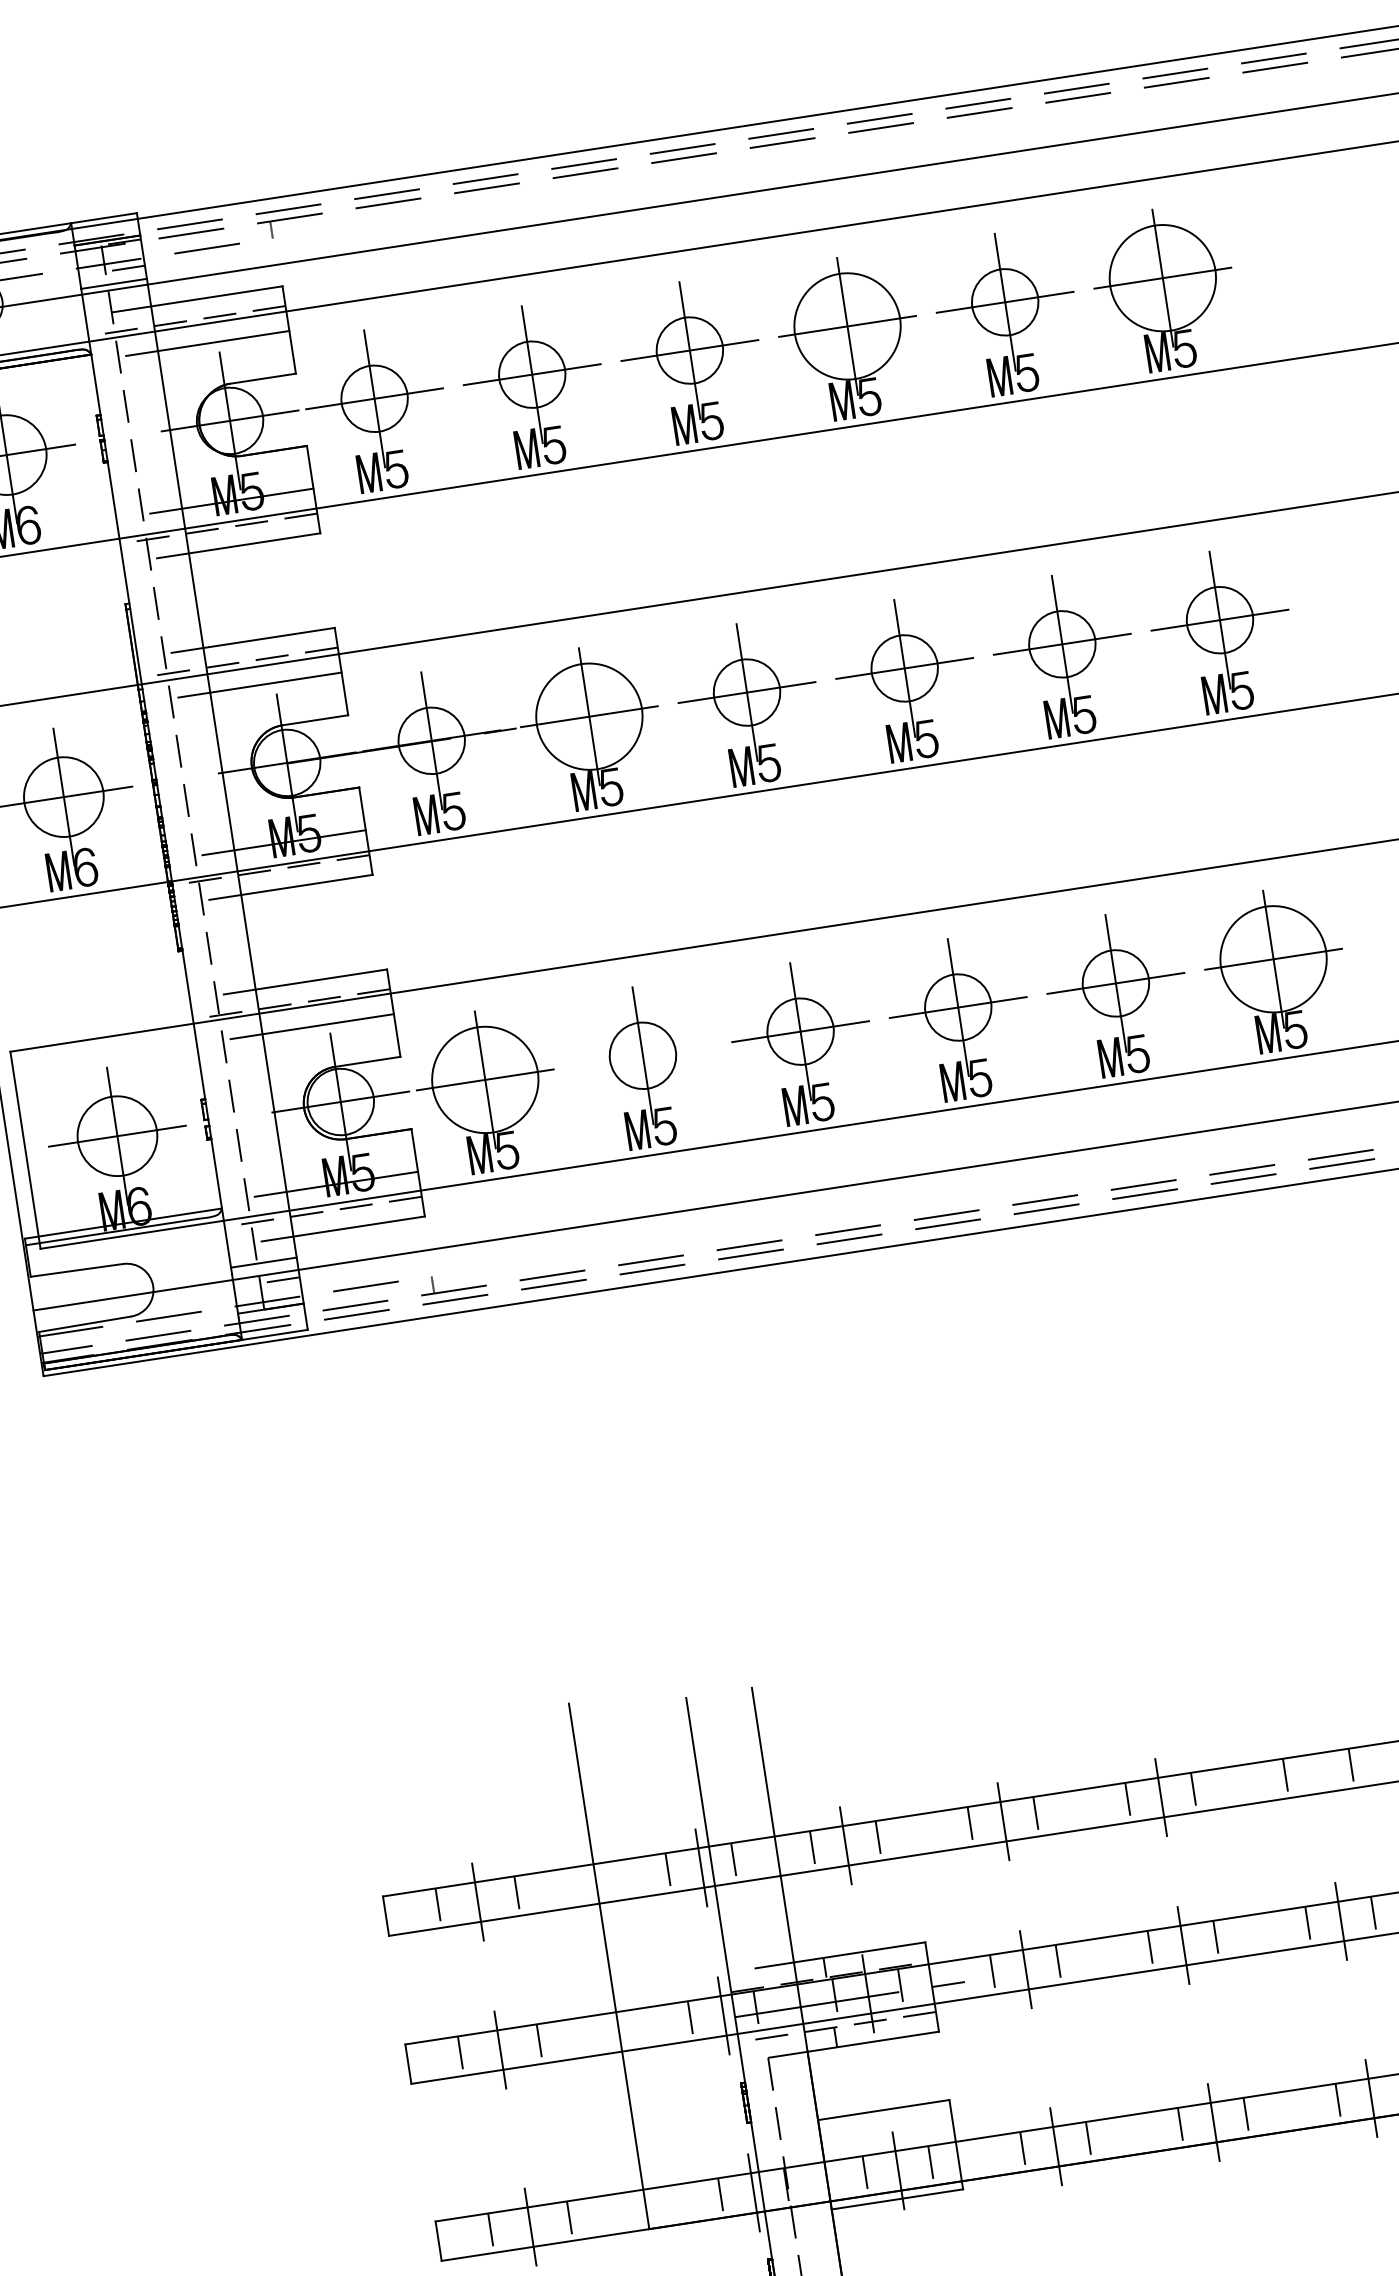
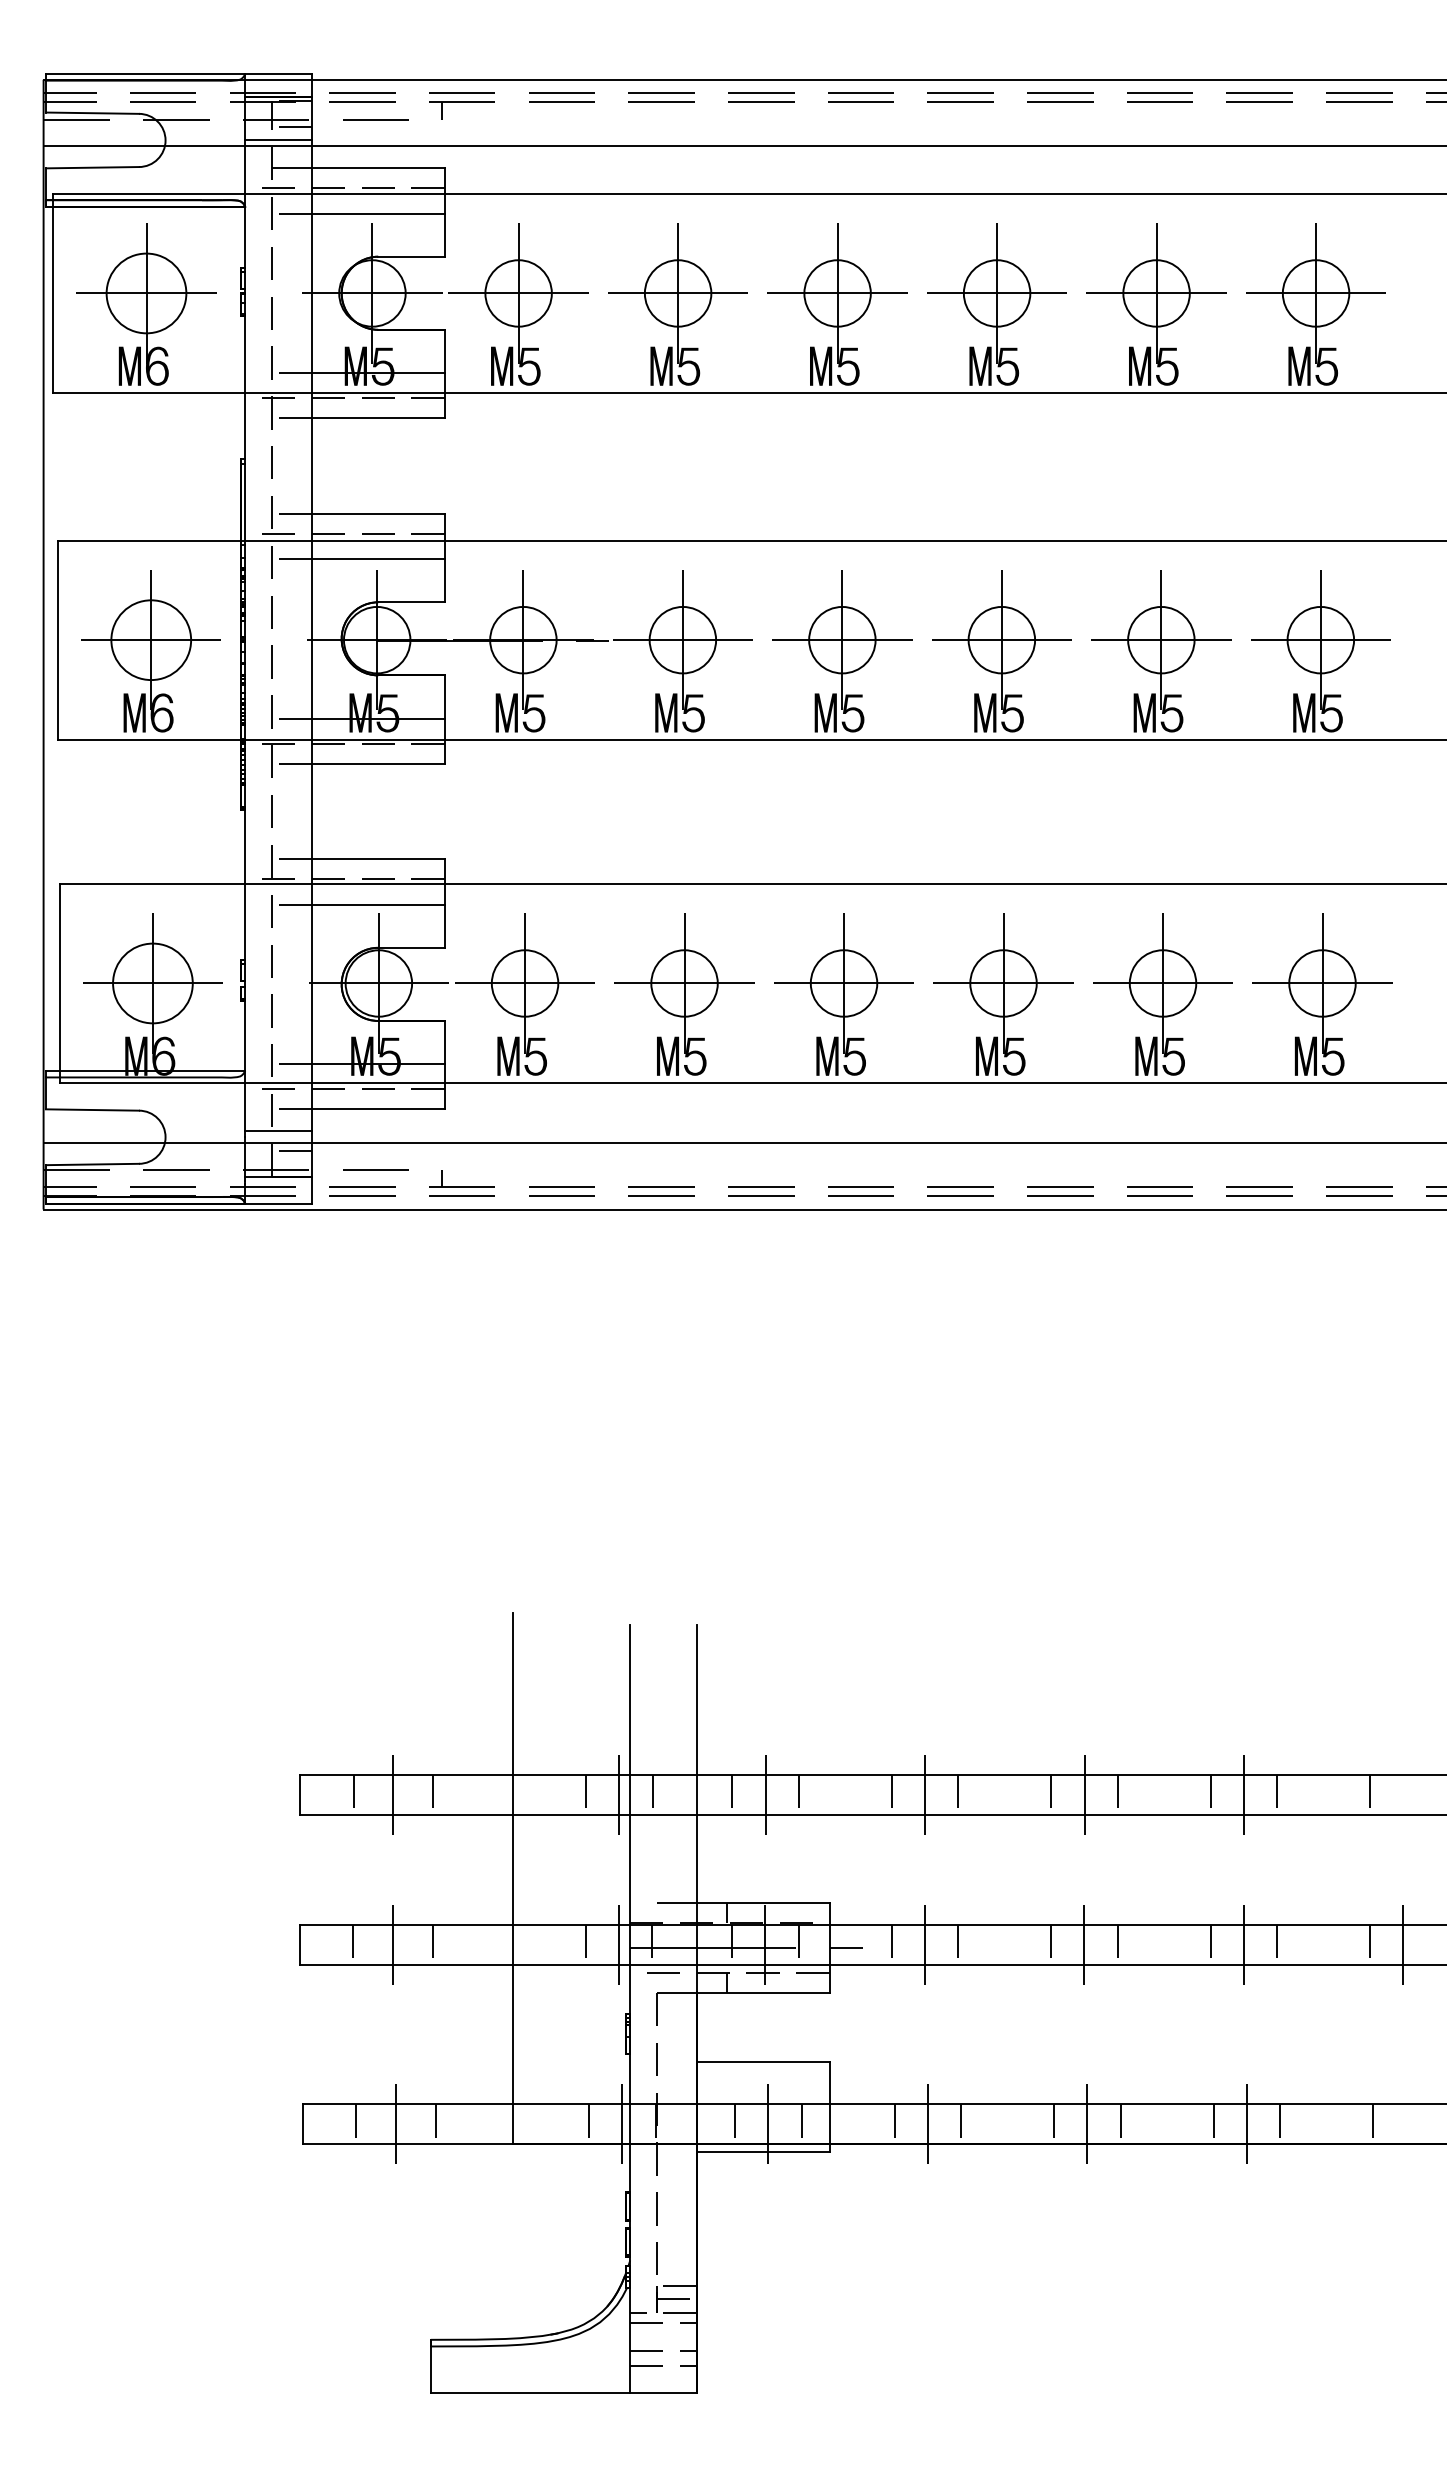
circle: (1162, 278) -> (1315, 293), size x0.62
circle: (846, 326) -> (996, 293), size x0.62
circle: (588, 716) -> (682, 639), size x0.62
circle: (1273, 959) -> (1322, 983), size x0.62
line: (642, 1055) -> (684, 983), added
circle: (484, 1080) -> (524, 983), size x0.62
line: (1319, 1772) -> (1244, 1794), added

